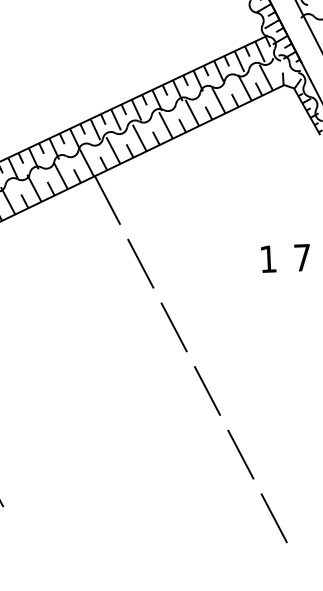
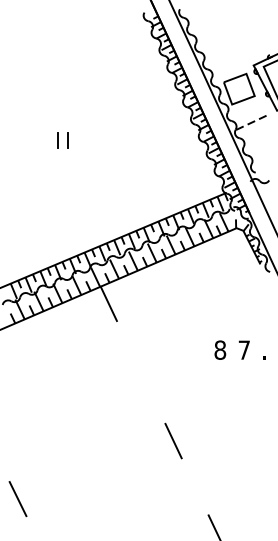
text: (268, 258) -> (220, 349), 1 -> 8
line: (140, 263) -> (130, 349), removed
line: (173, 327) -> (151, 395), removed
line: (241, 454) -> (195, 486), removed

